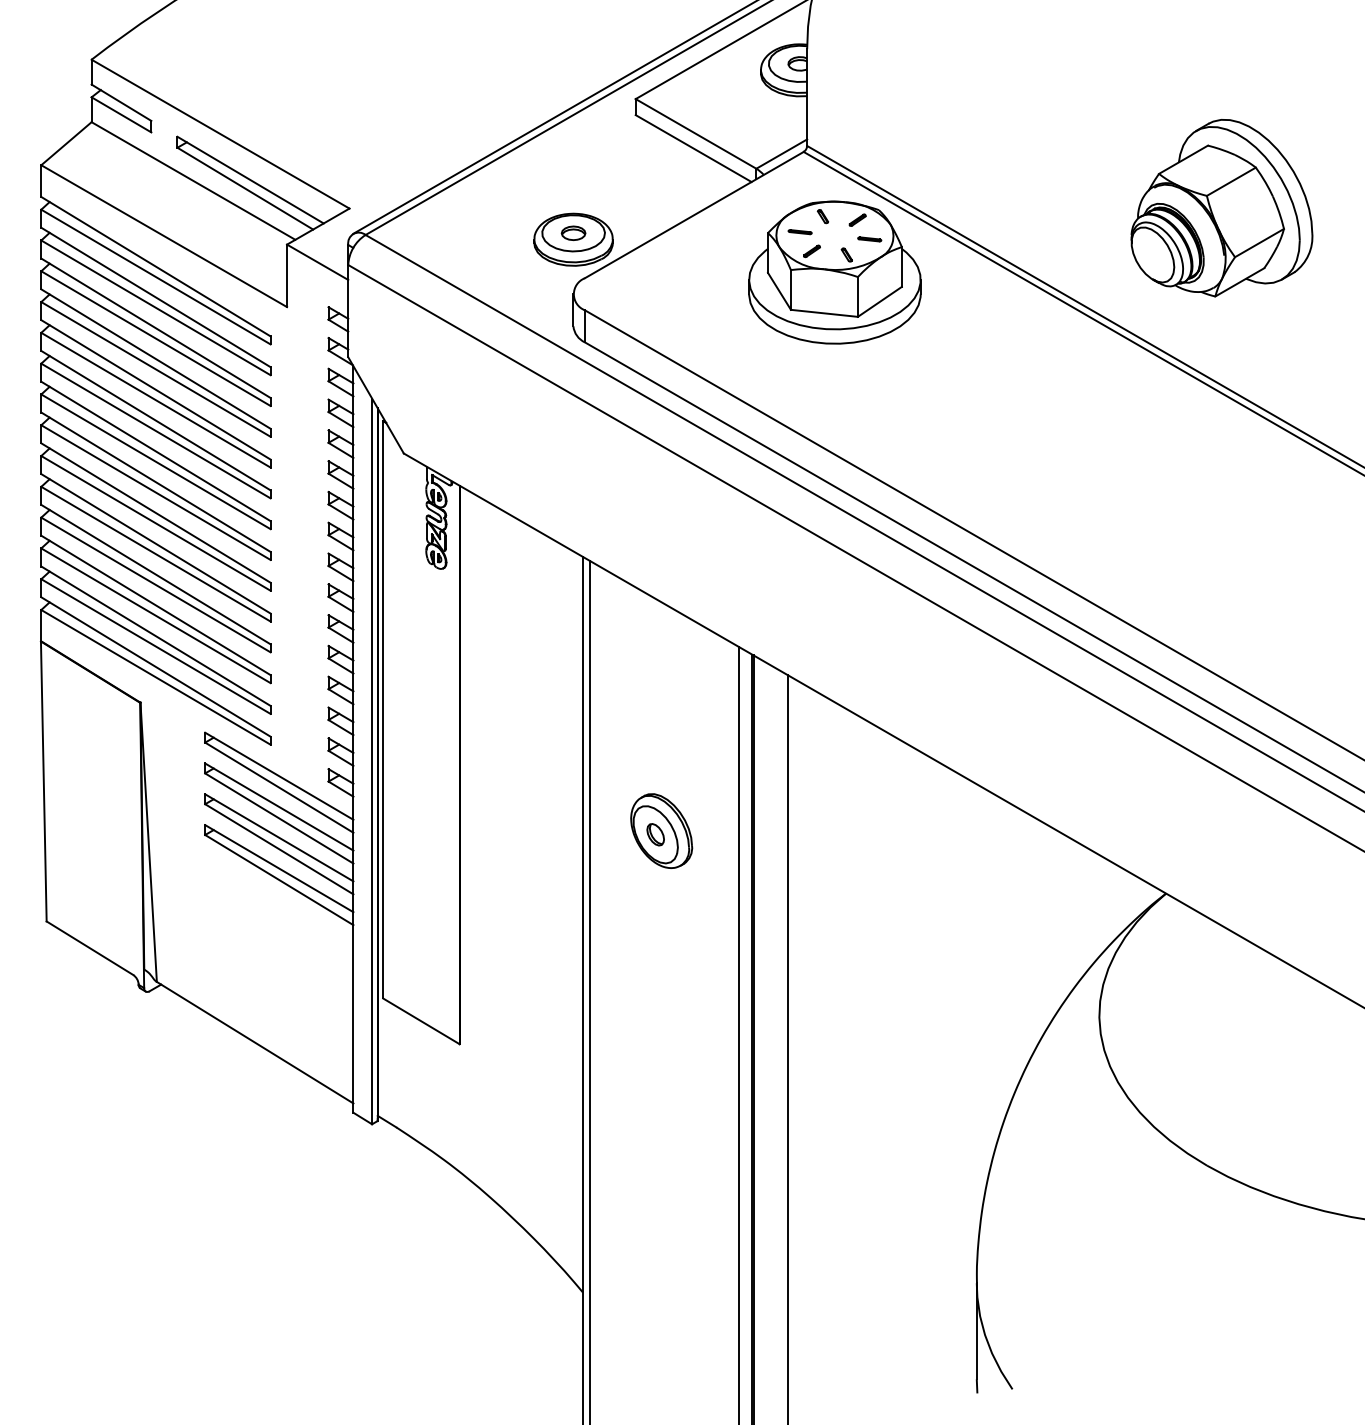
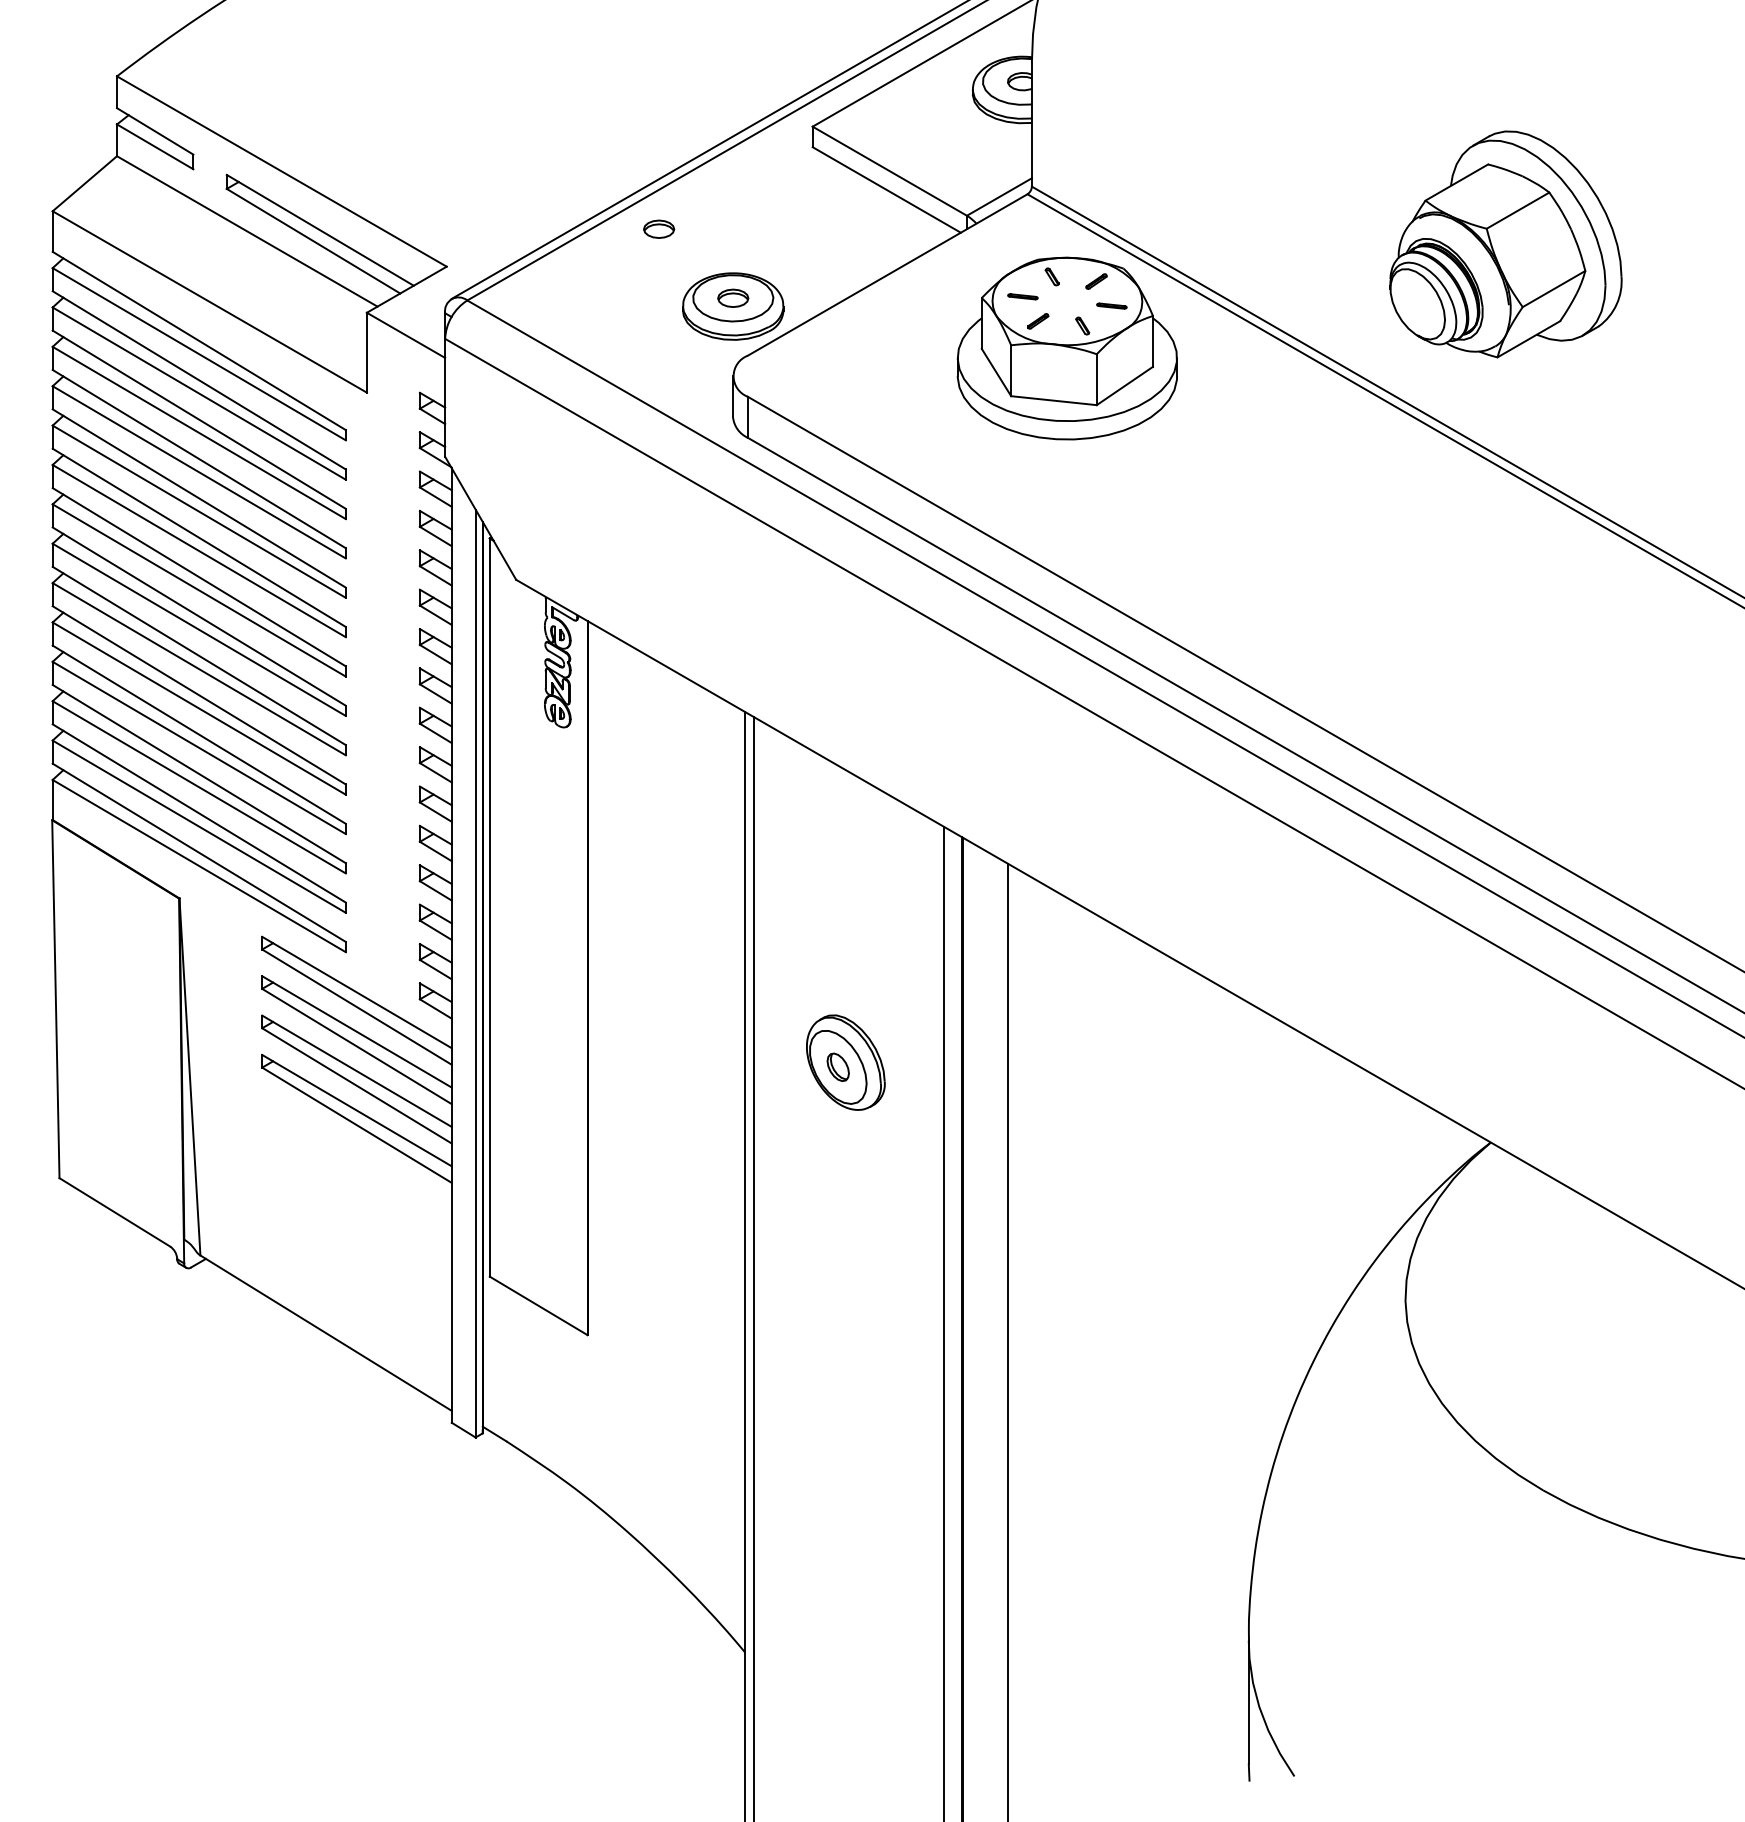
part: (515, 178) -> (658, 228), added
part: (1221, 208) -> (1505, 244), moved

